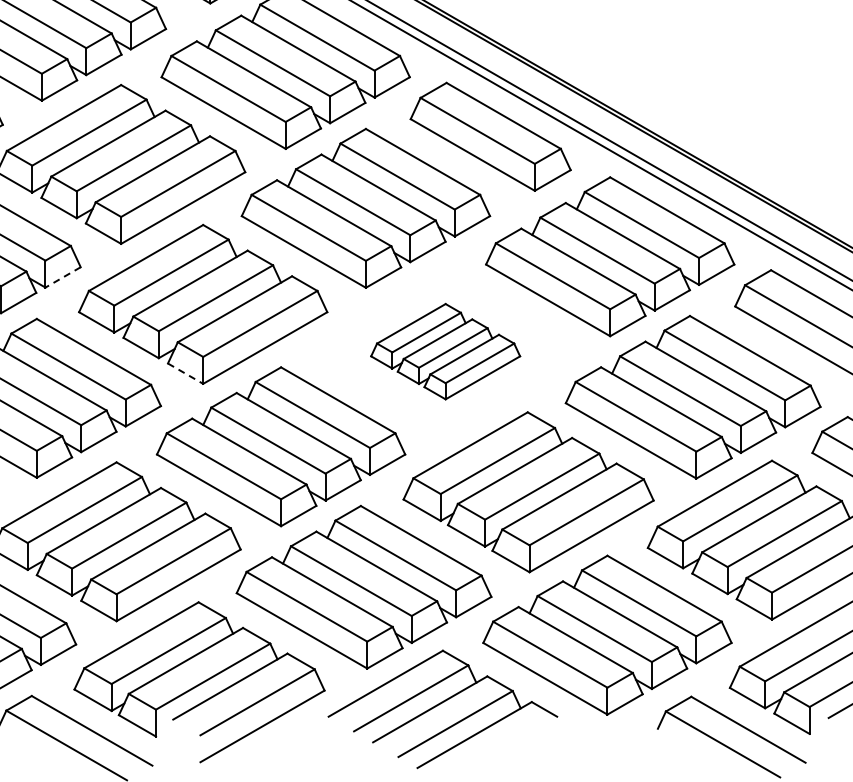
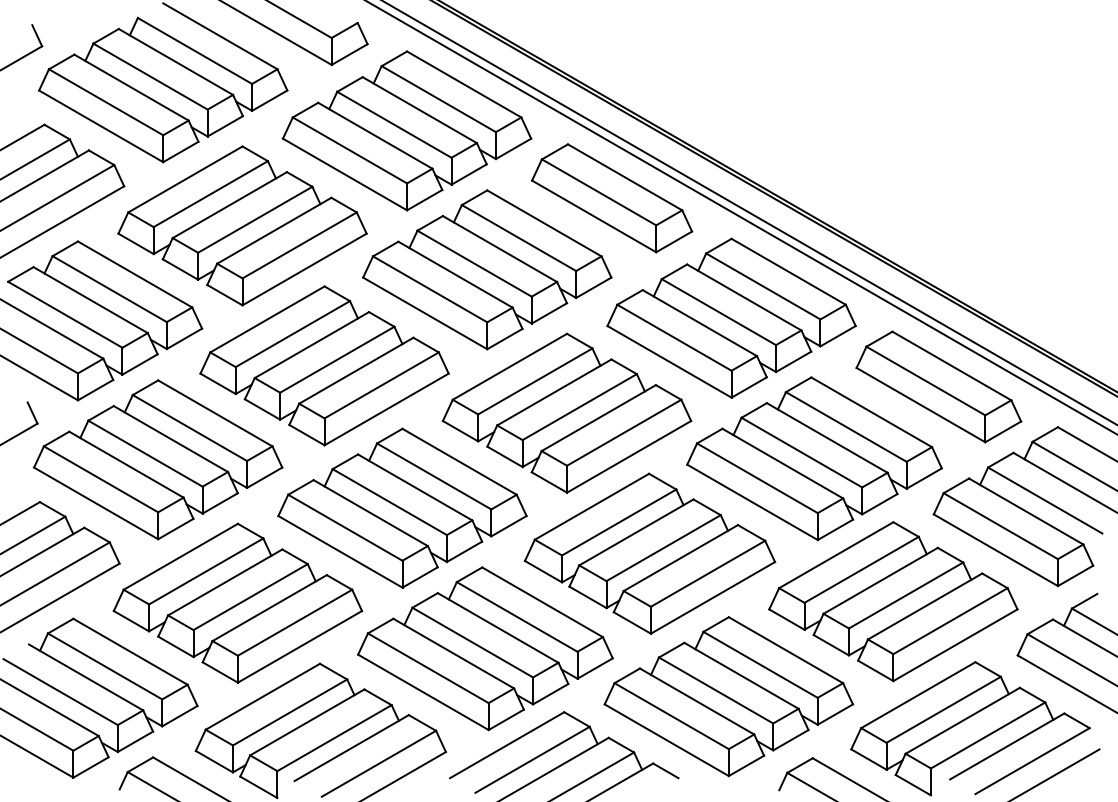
line: (63, 278) -> (184, 339), dashed -> solid
part: (445, 351) -> (566, 412), size x1.67
line: (186, 374) -> (307, 435), dashed -> solid

